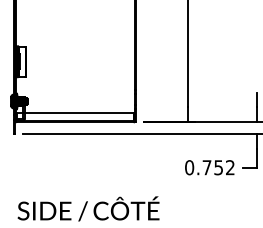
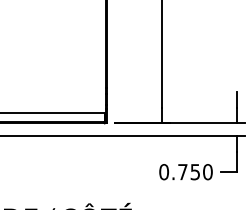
text: (229, 167) -> (206, 171), 0.752 -> 0.750

